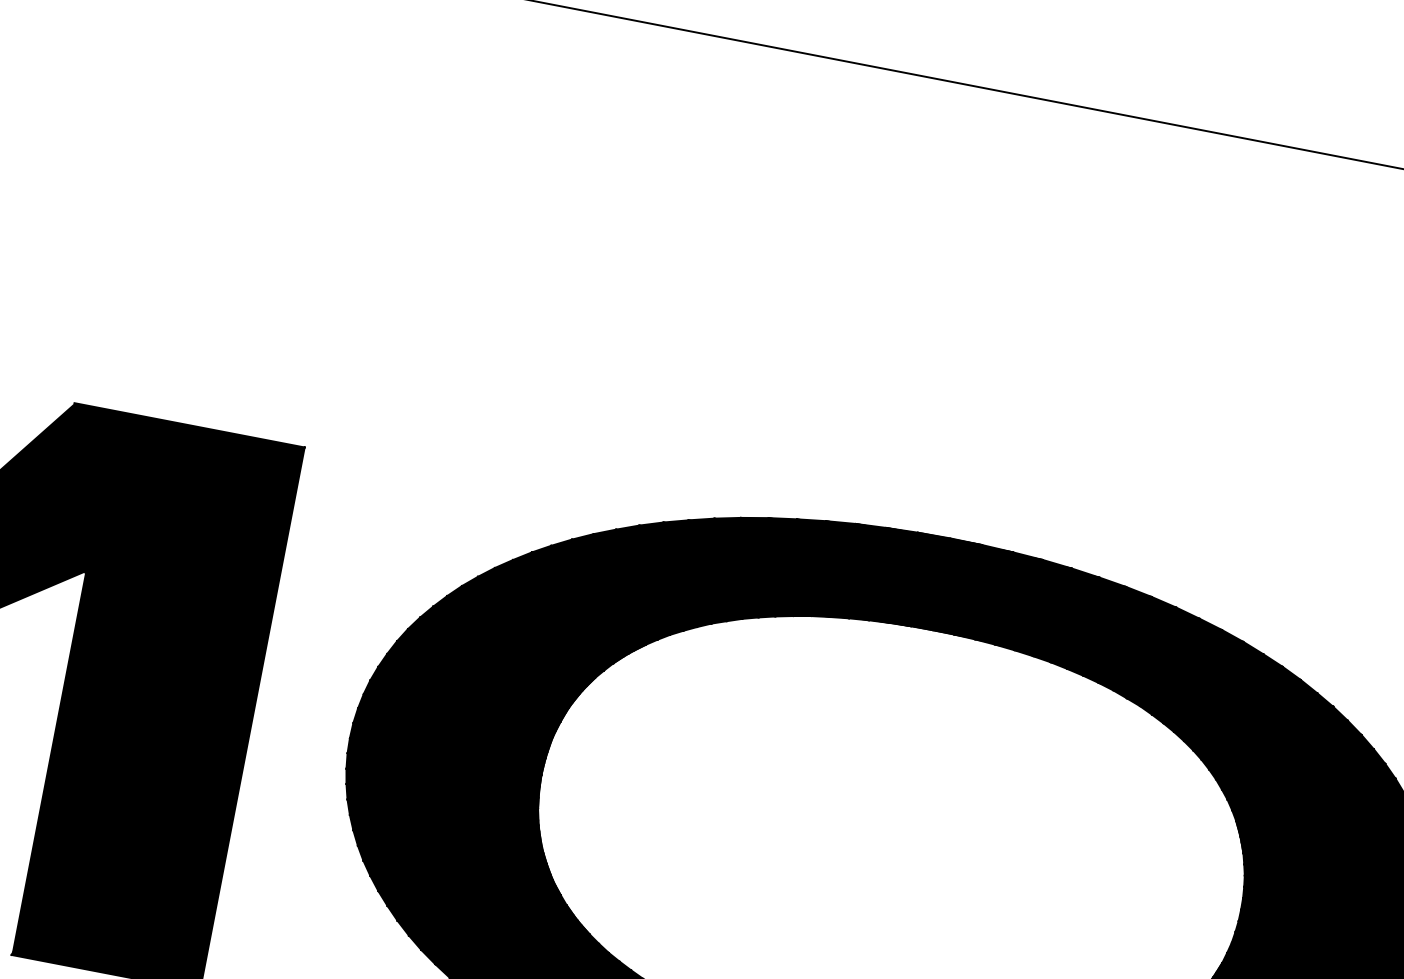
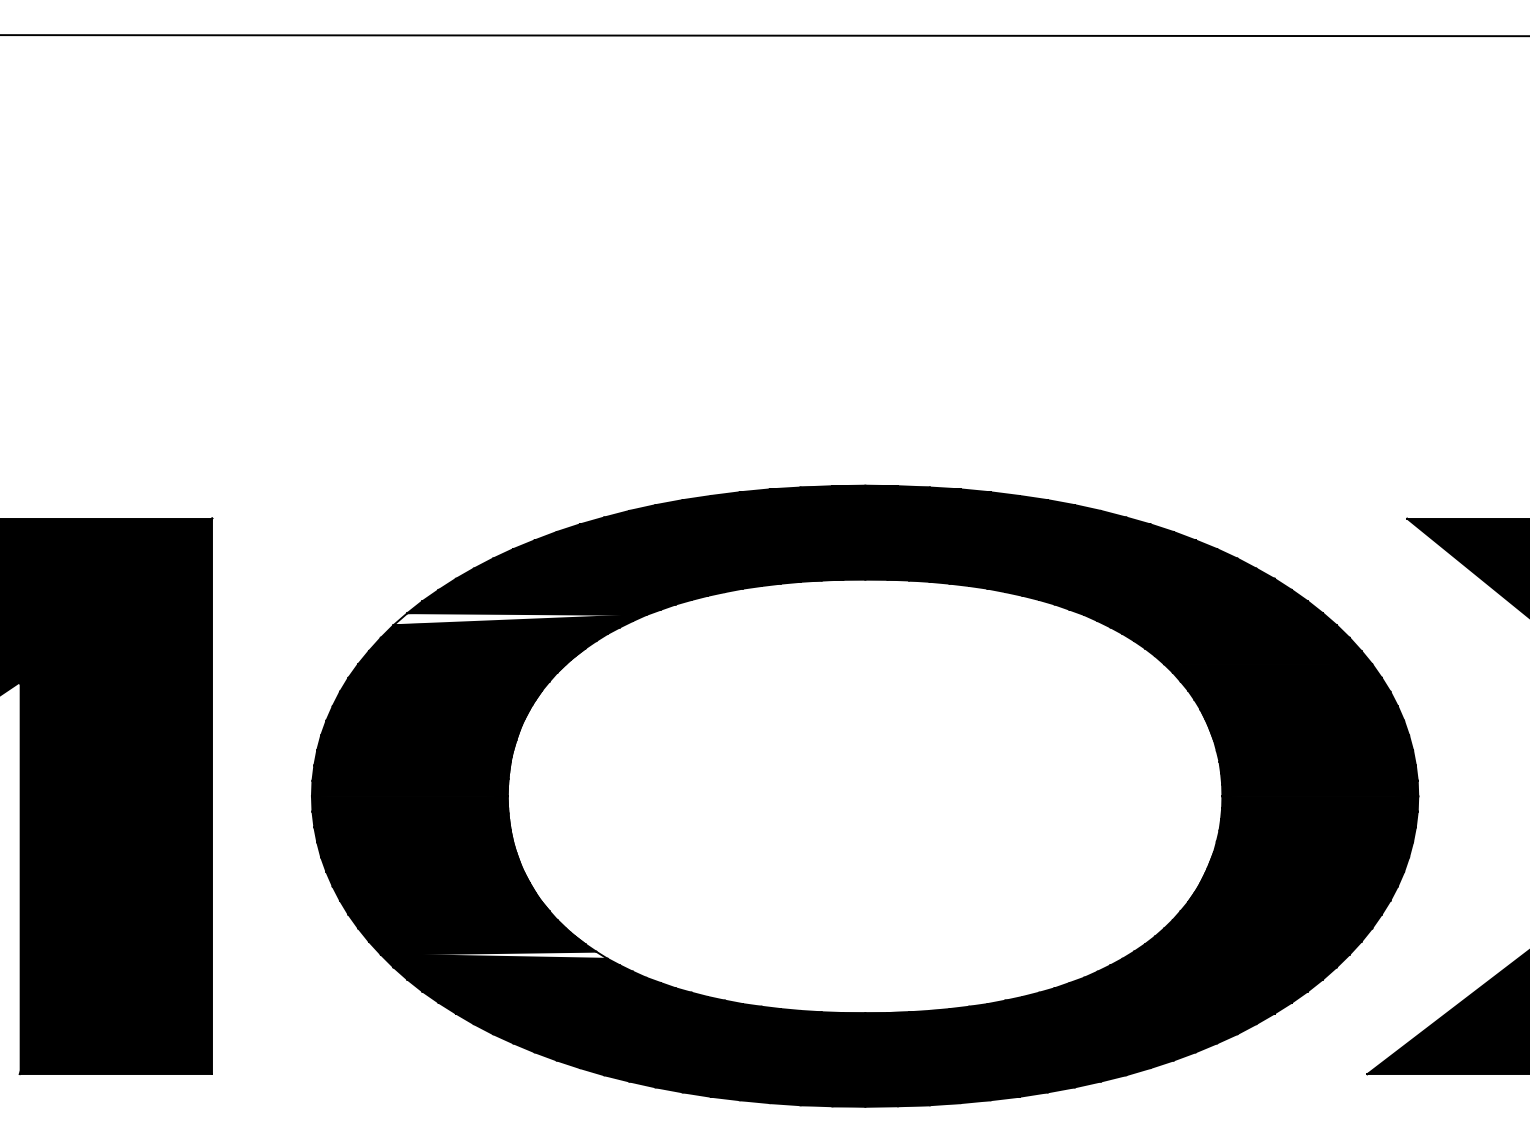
fill: (586, 604) -> (519, 619), removed
fill: (497, 927) -> (493, 954), removed

